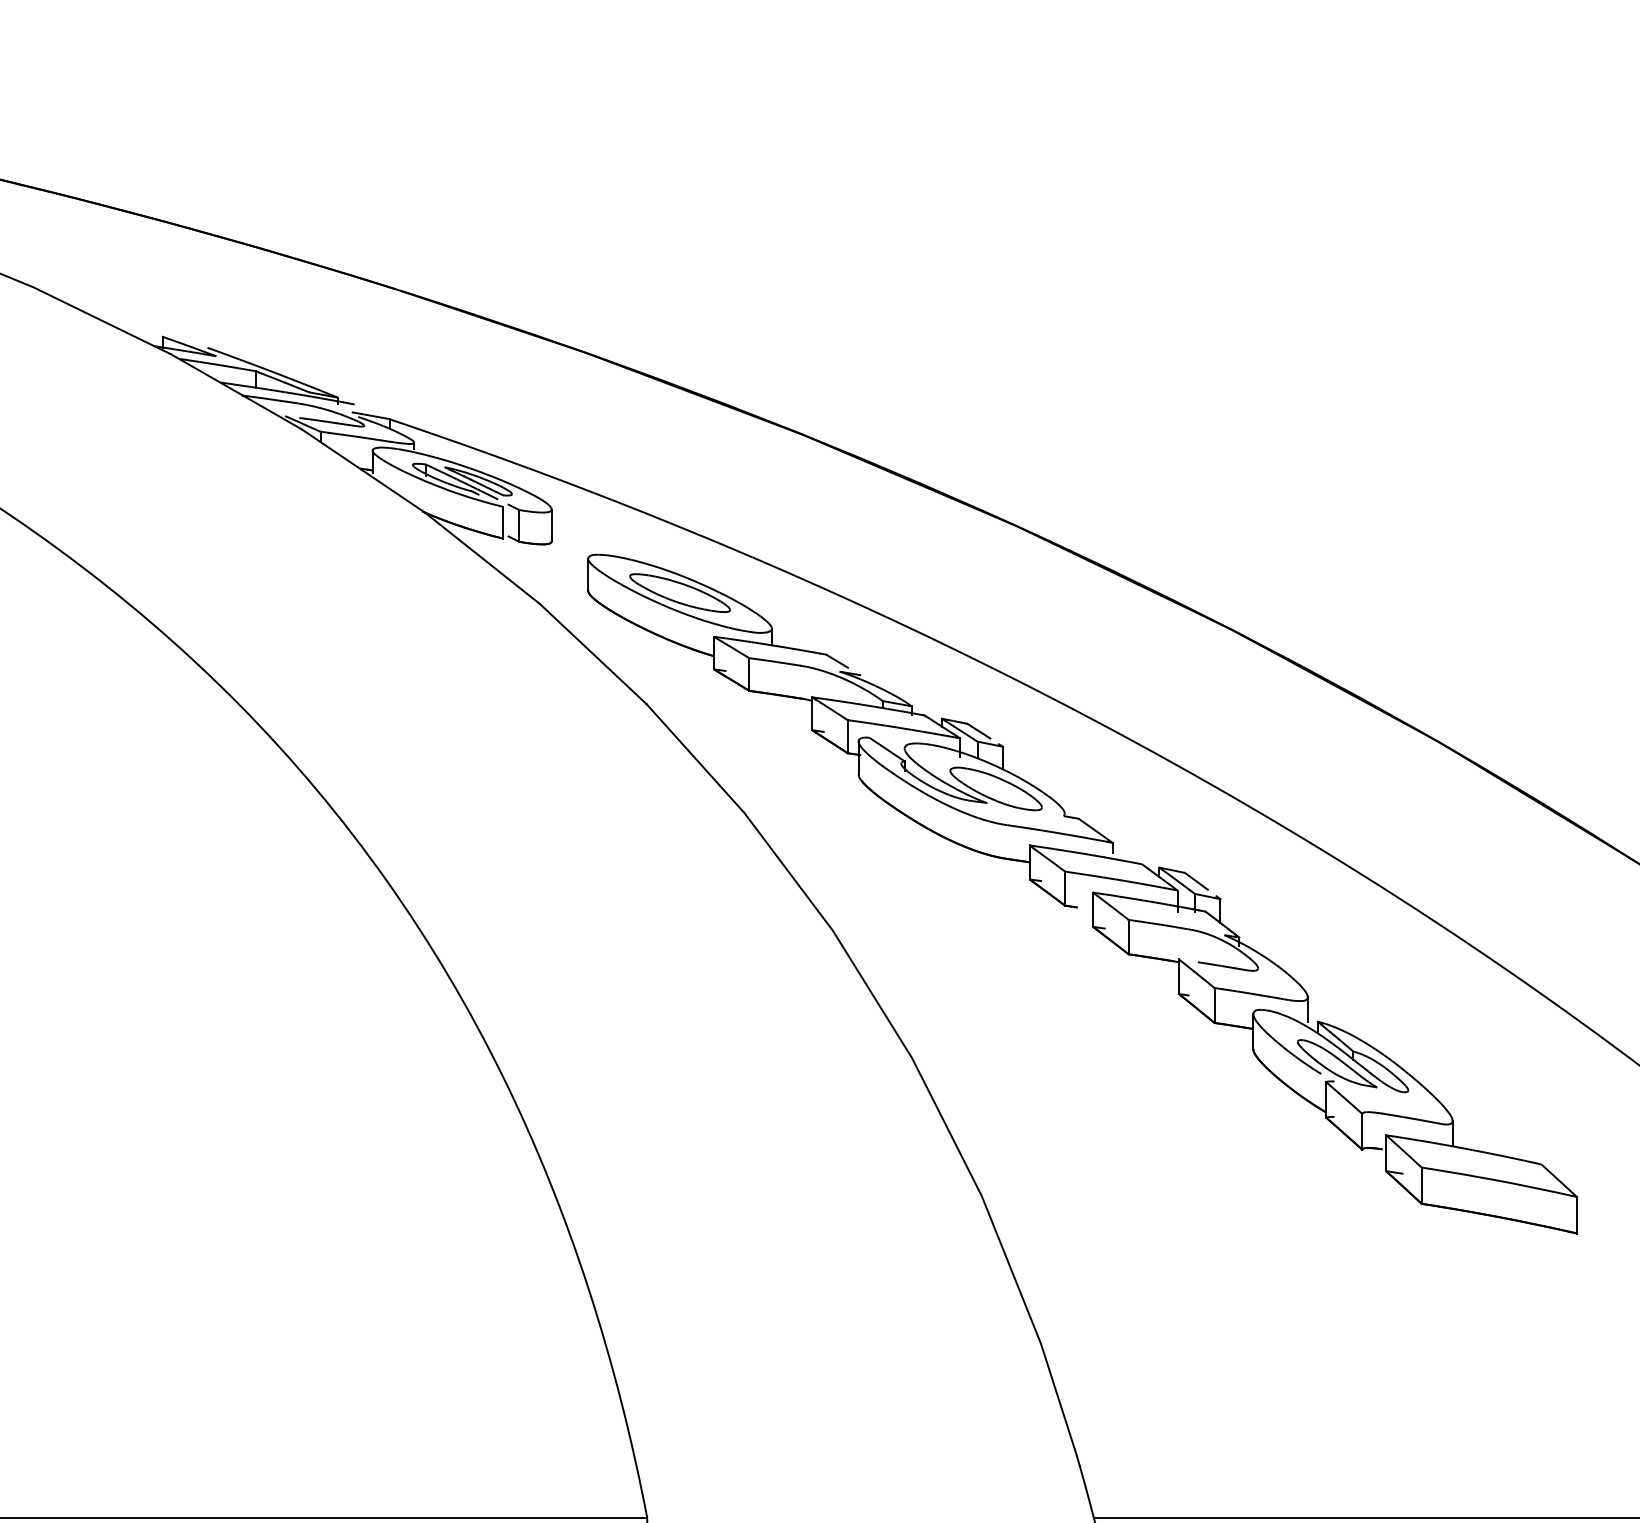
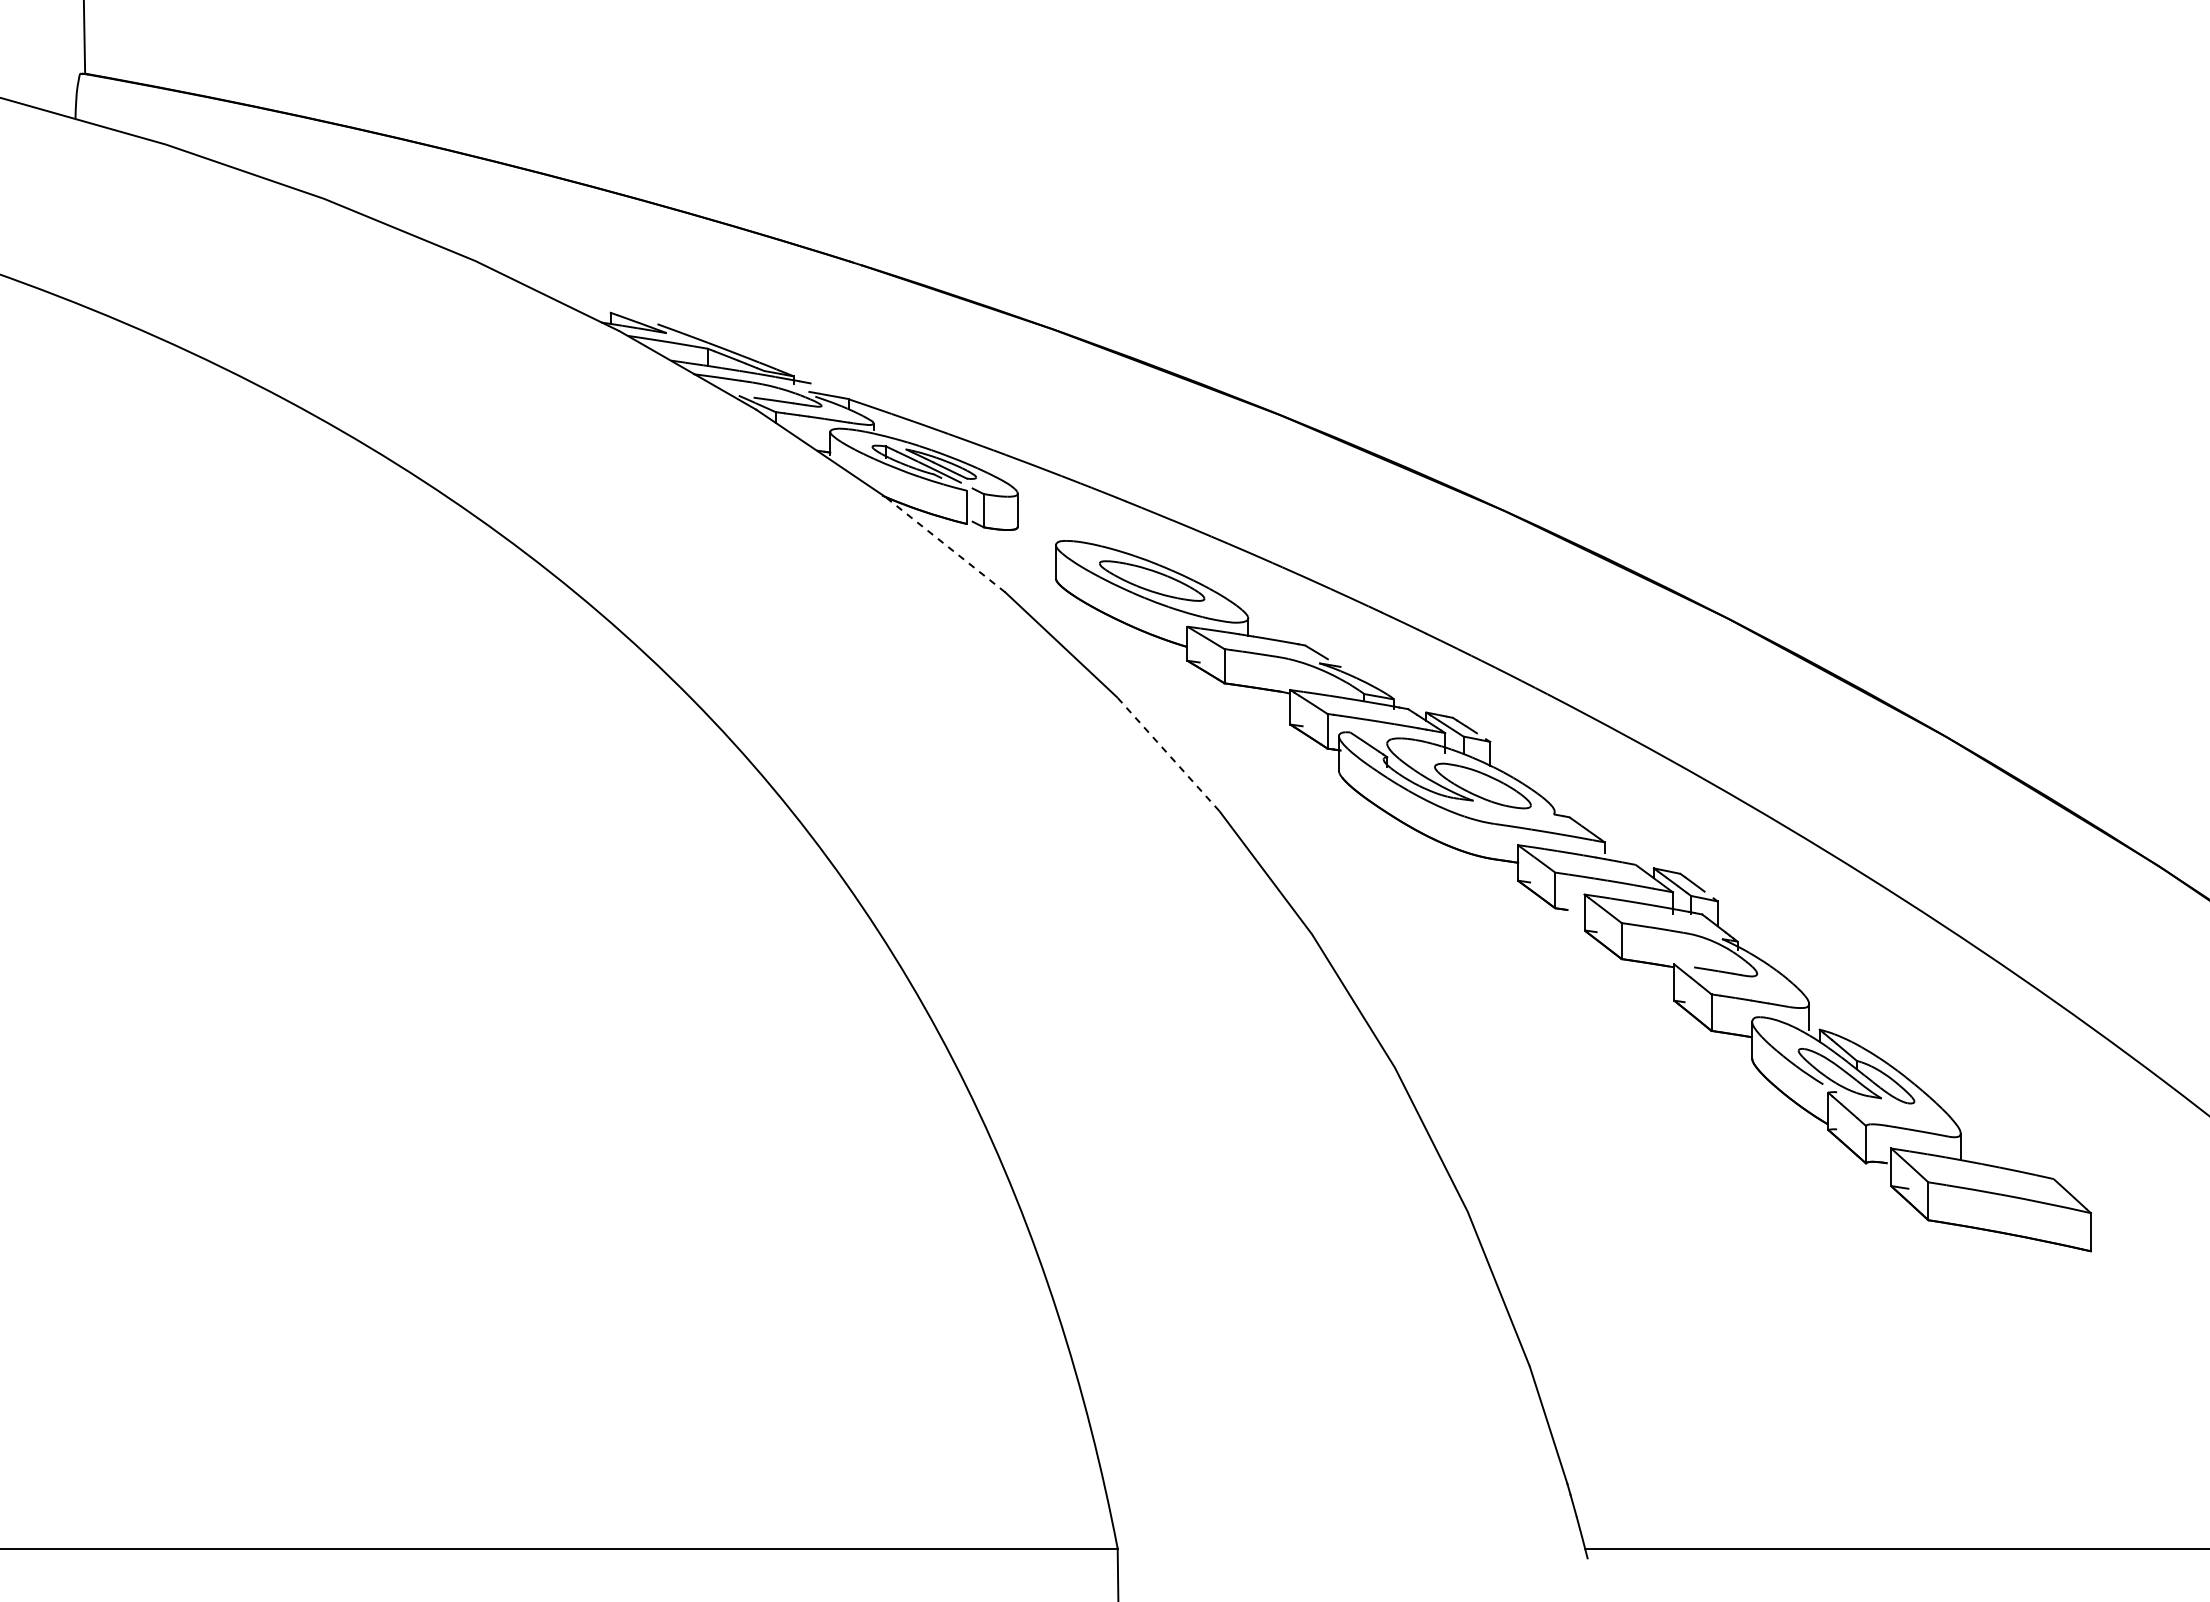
line: (482, 558) -> (945, 544), solid -> dashed
line: (695, 758) -> (1168, 754), solid -> dashed

